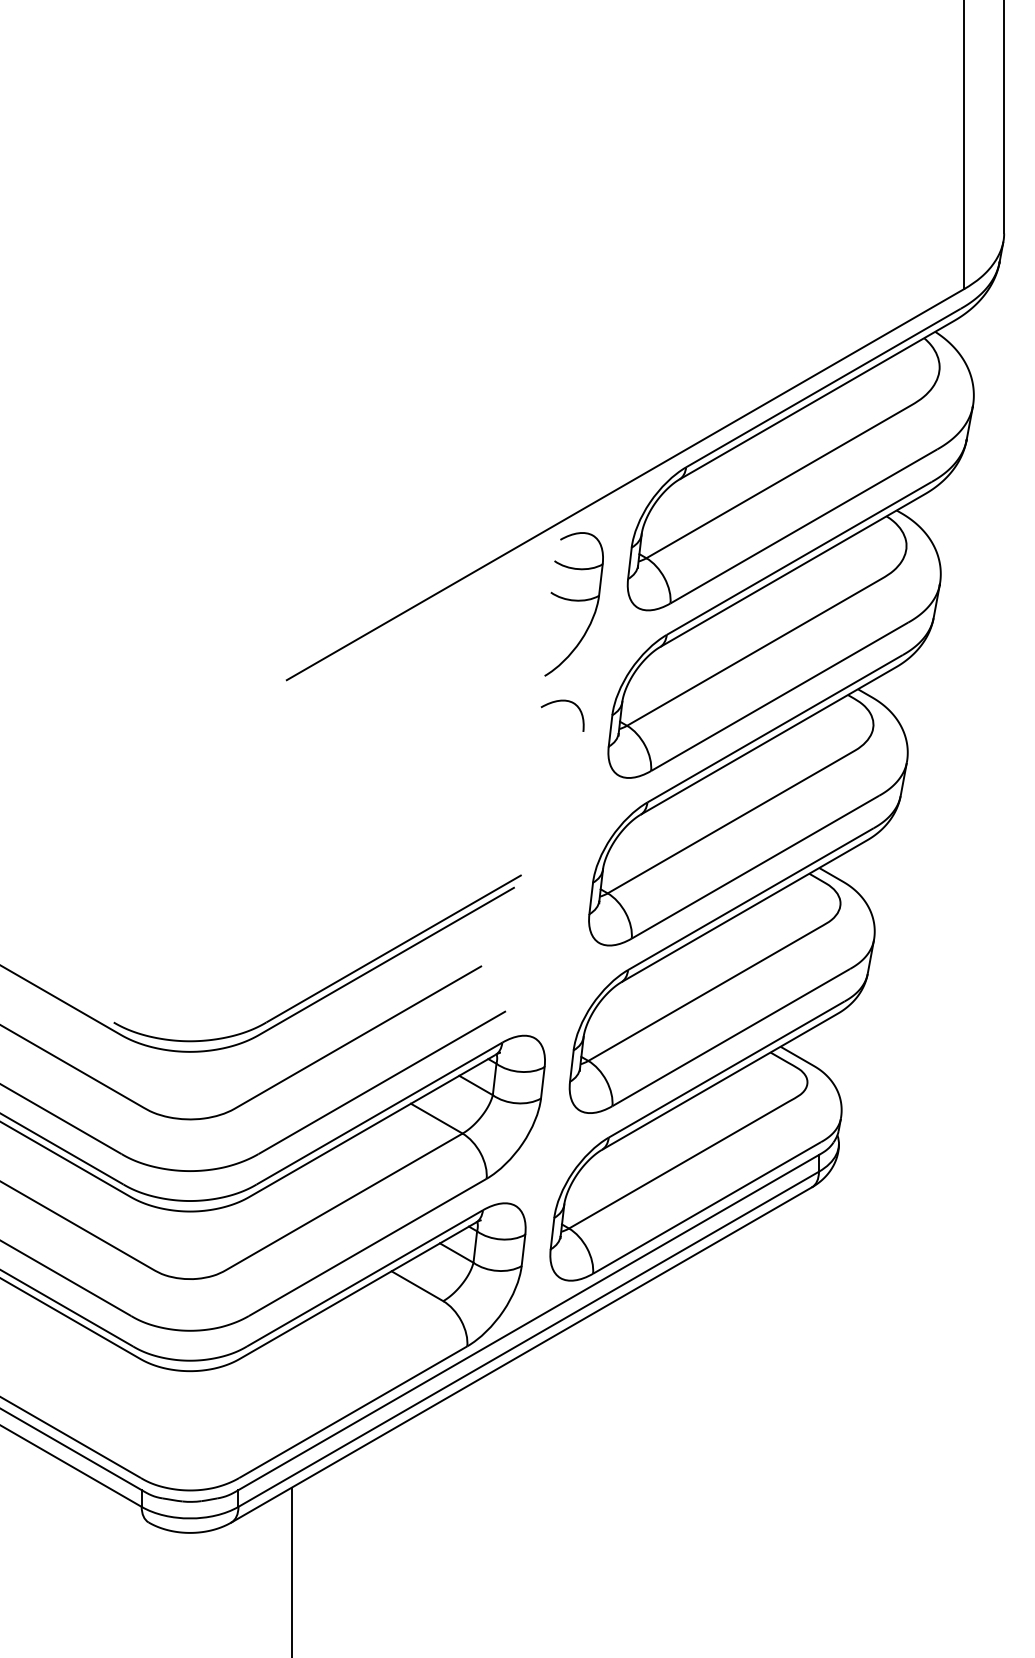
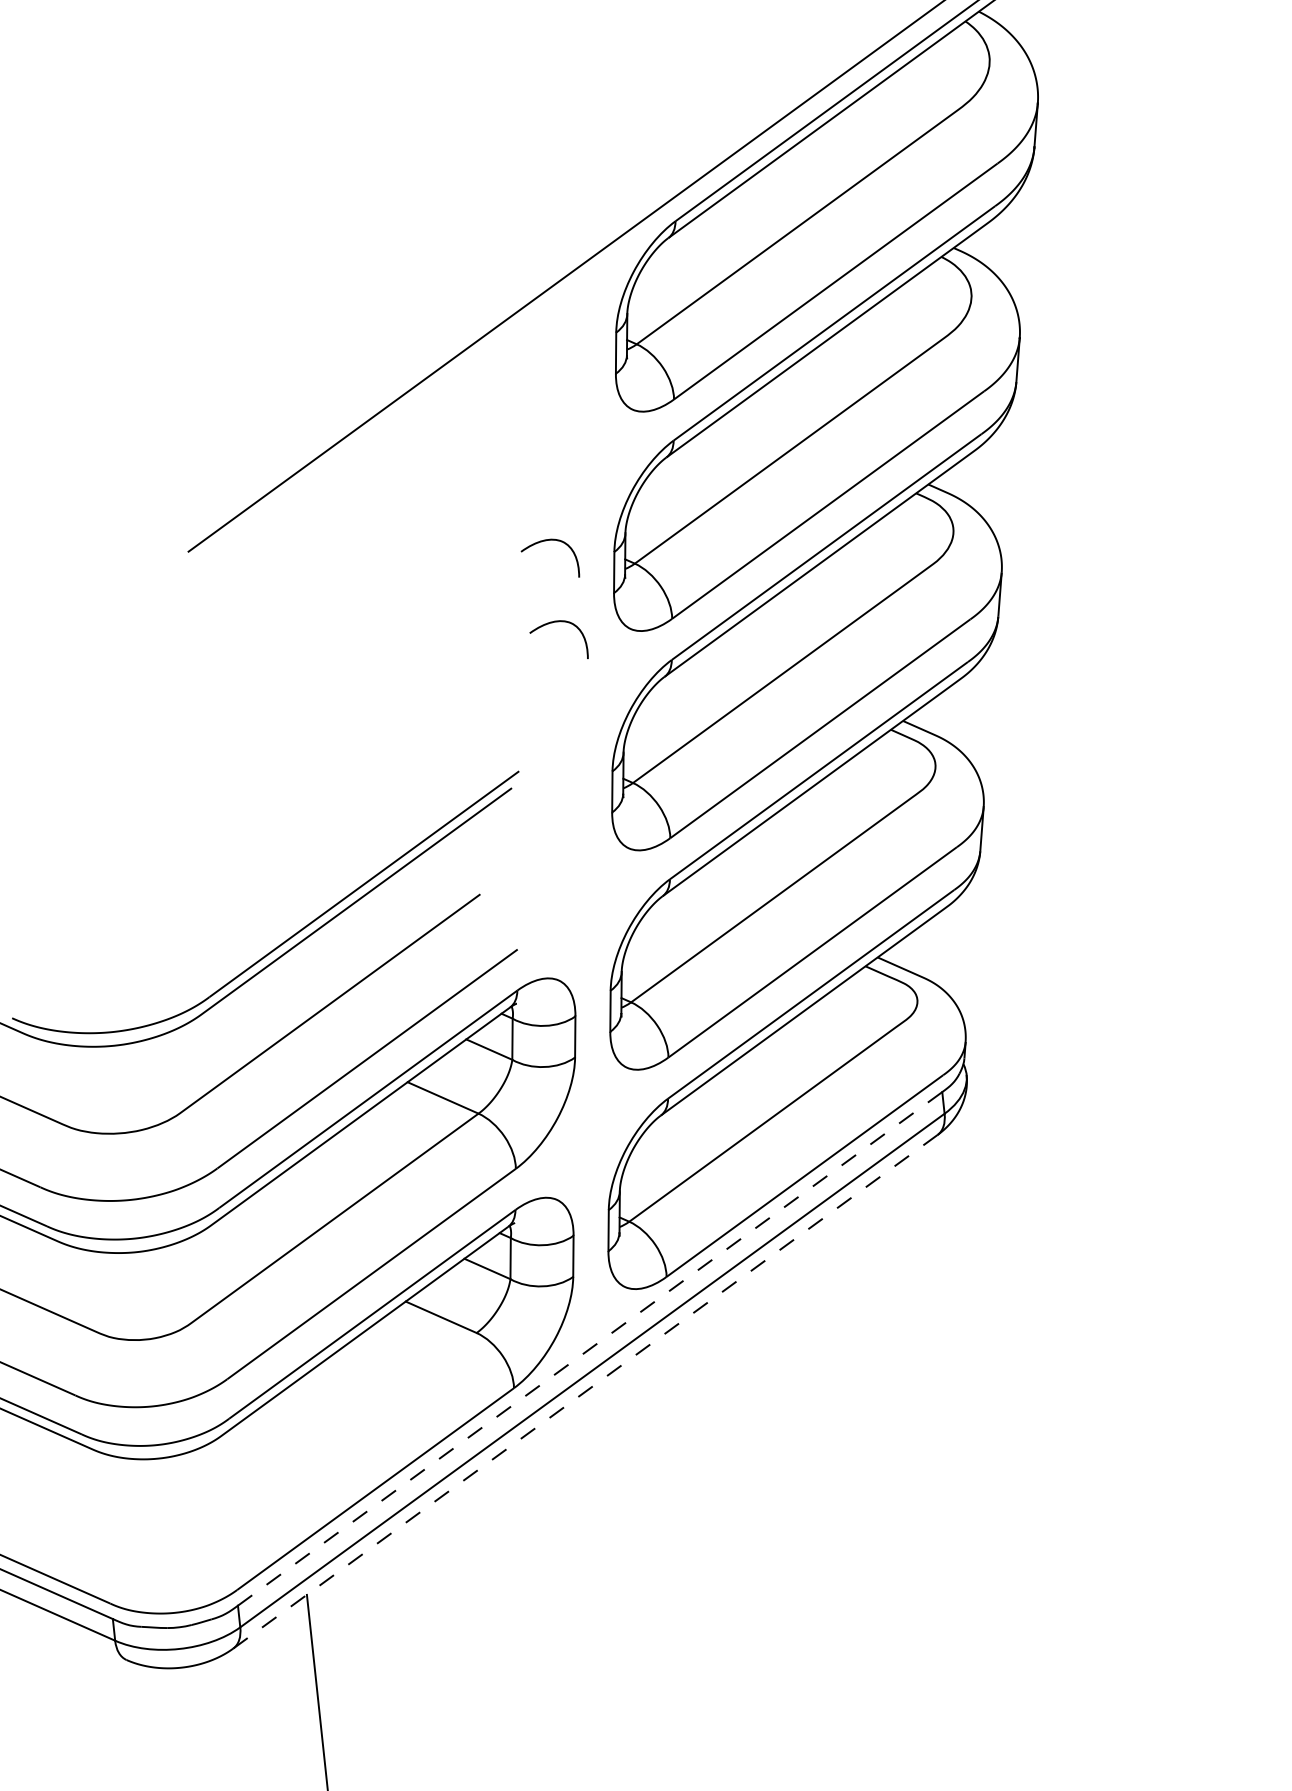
part: (573, 604) -> (548, 414), removed
curve: (562, 764) -> (556, 622), added
line: (528, 1322) -> (589, 1348), solid -> dashed
line: (522, 1354) -> (586, 1391), solid -> dashed

